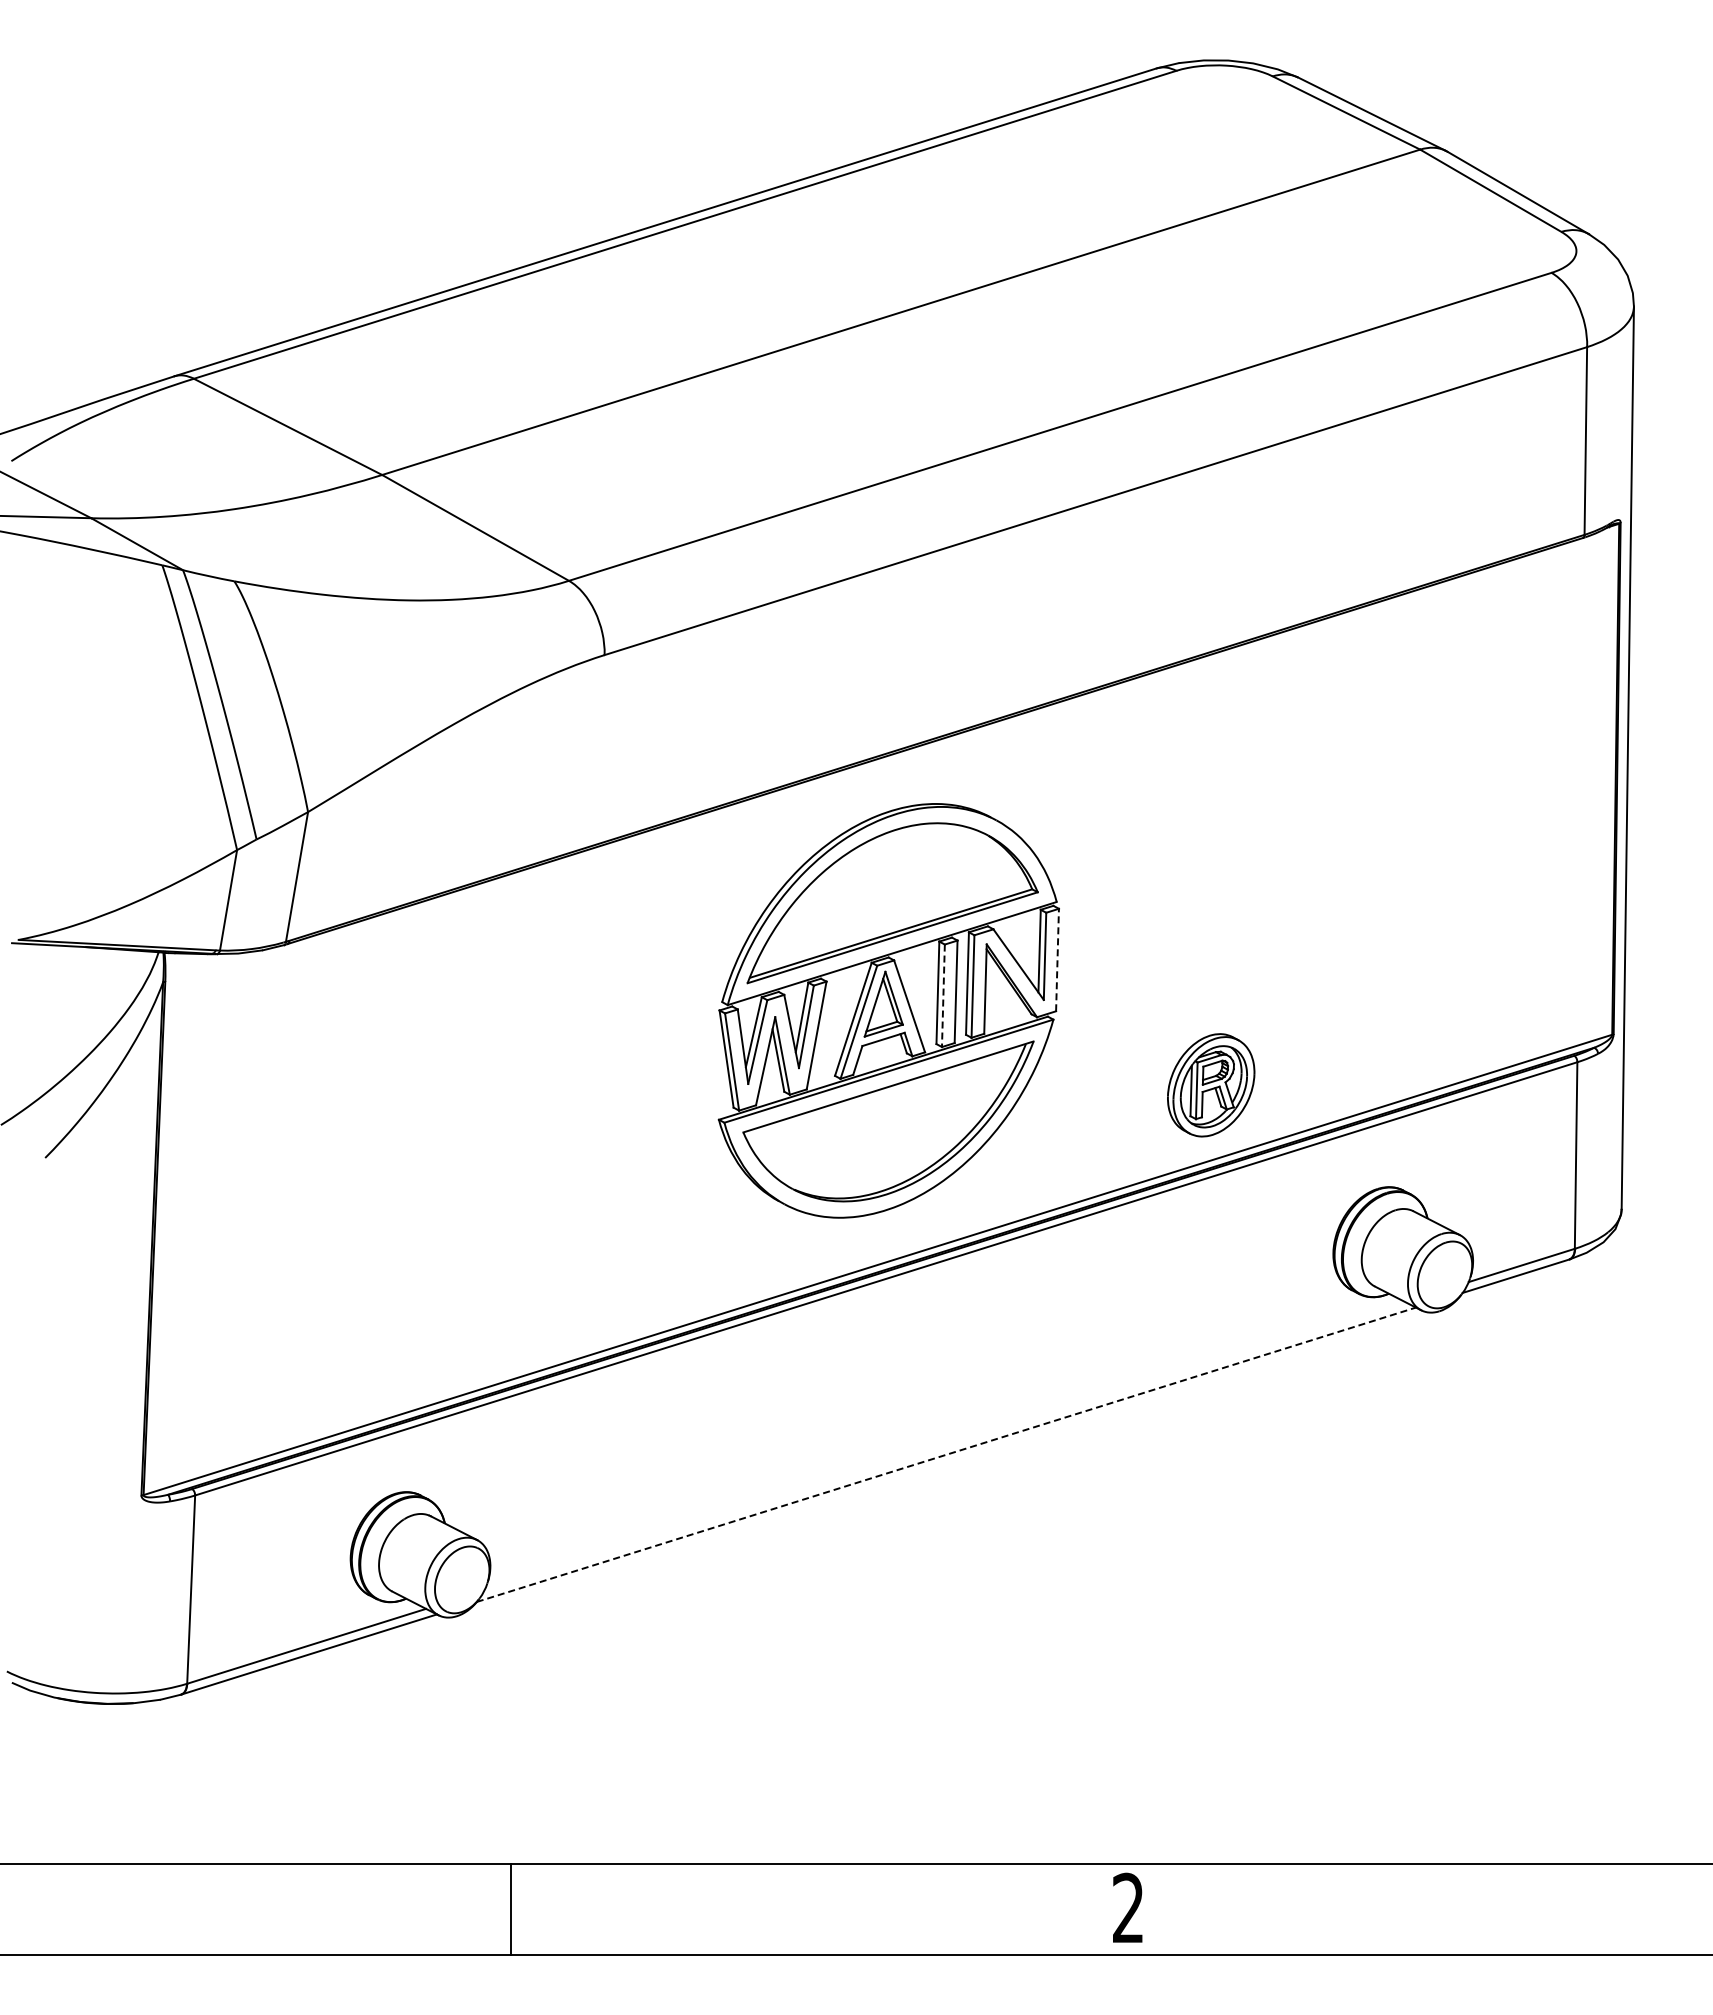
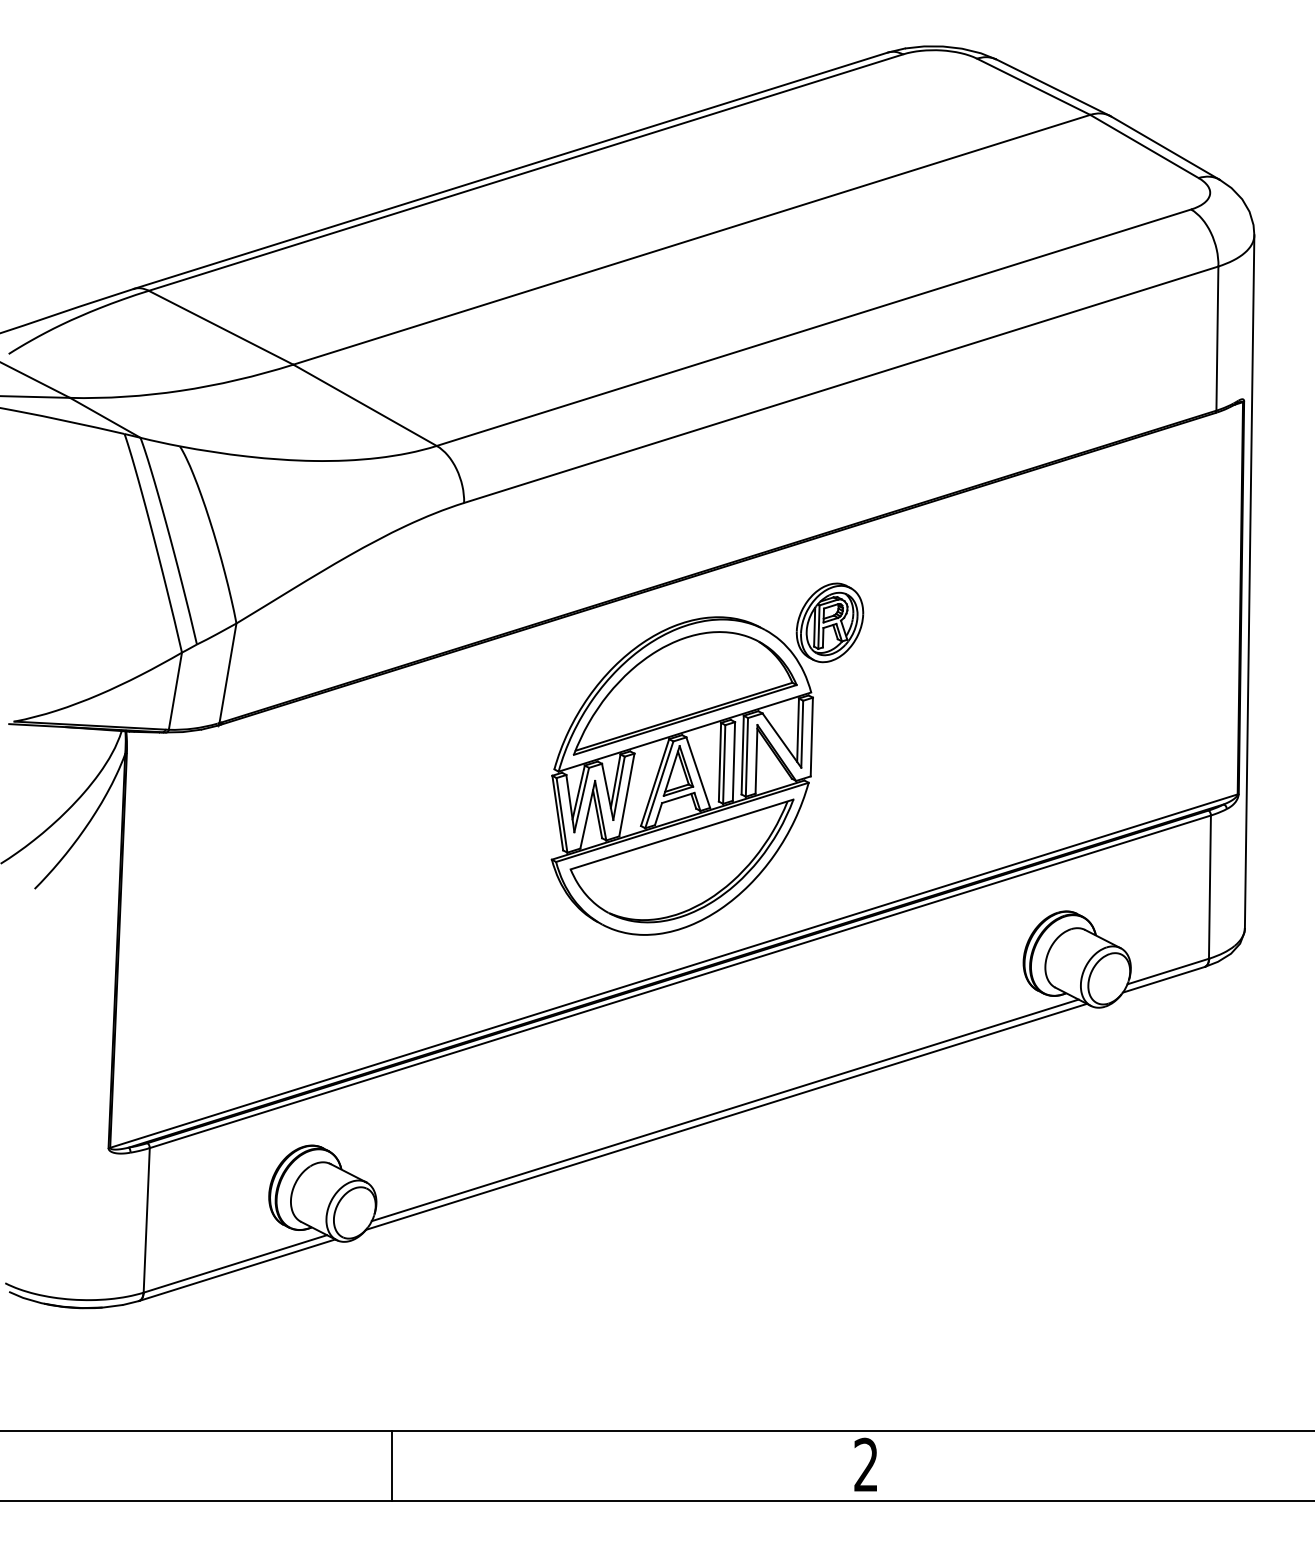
line: (1057, 959) -> (811, 736), dashed -> solid
line: (943, 996) -> (724, 765), dashed -> solid
part: (1211, 1085) -> (830, 623), moved
line: (944, 1446) -> (725, 1110), added
line: (946, 1454) -> (726, 1116), dashed -> solid

